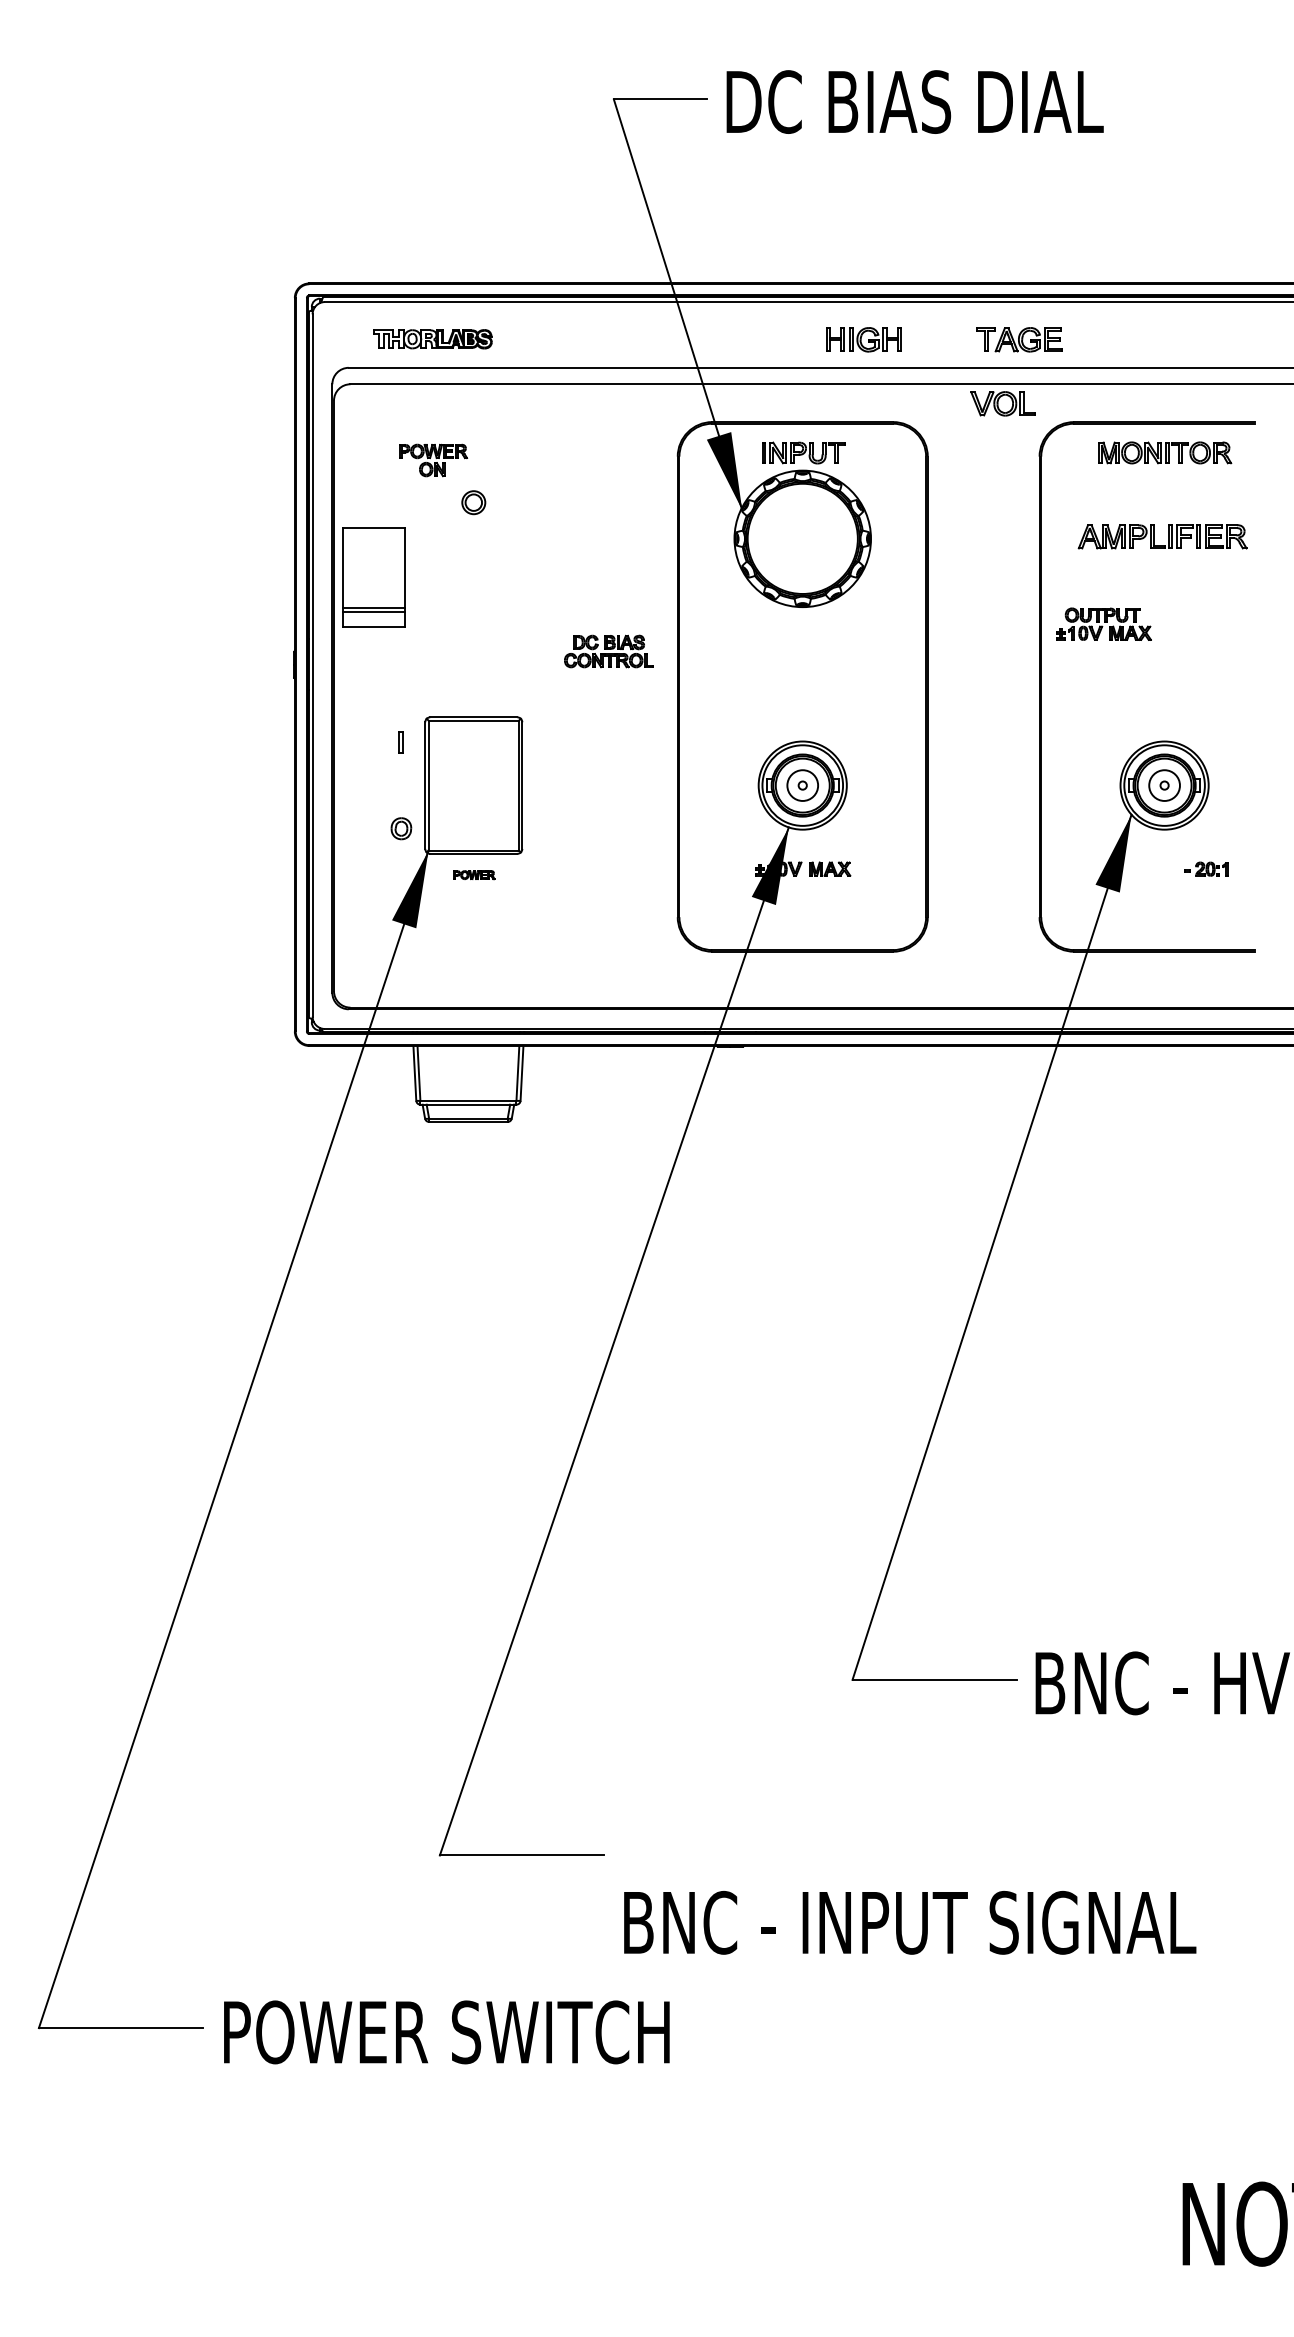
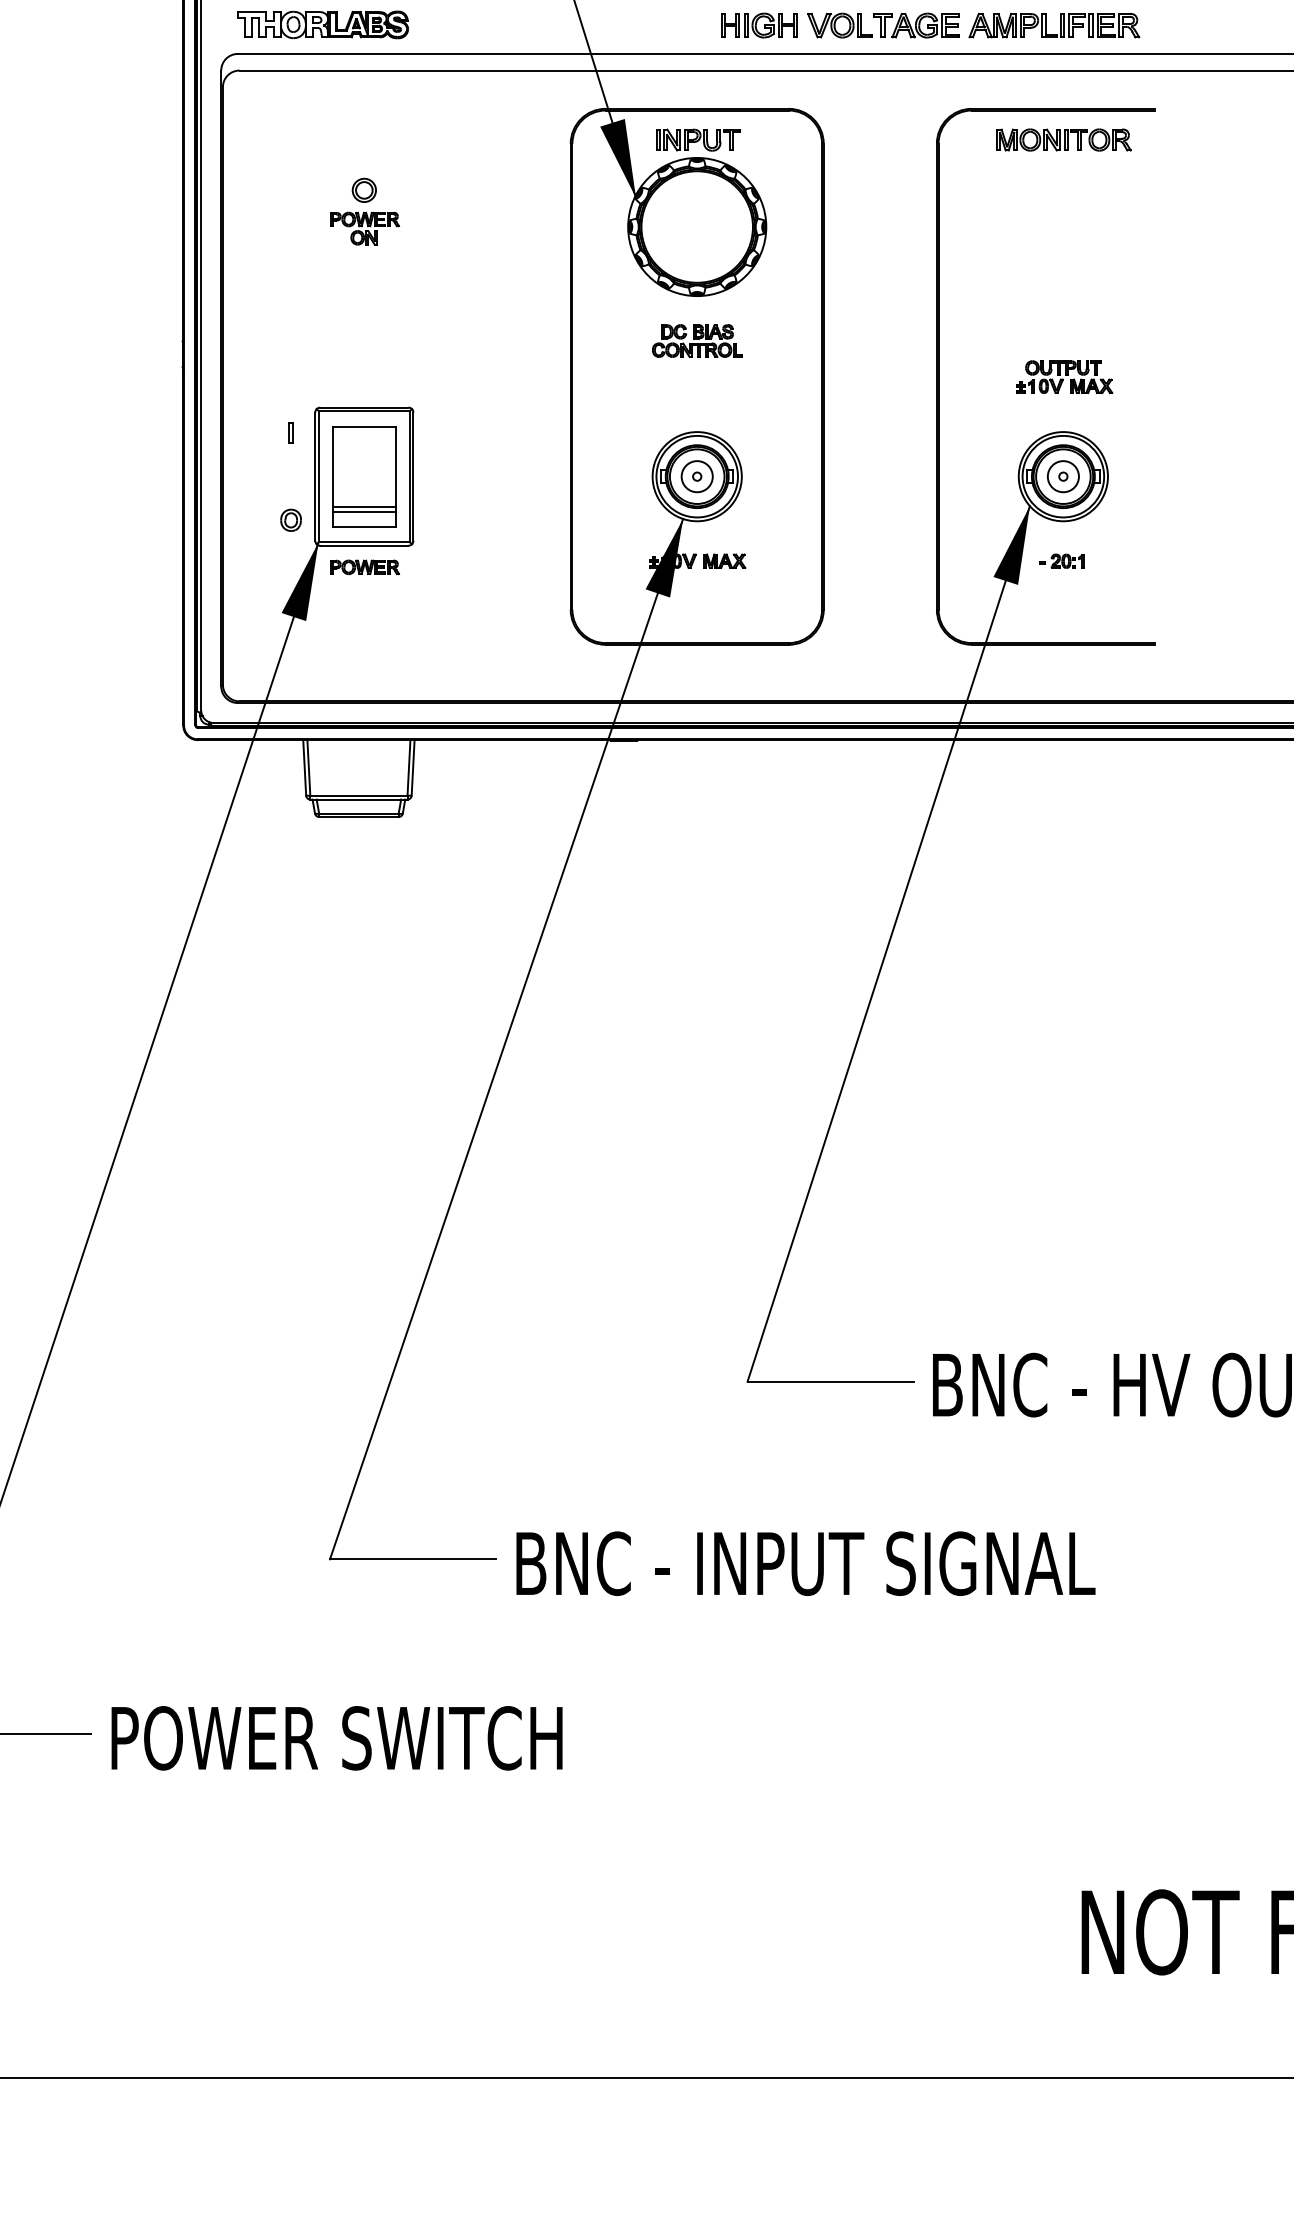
part: (432, 339) -> (322, 25), size x1.43
part: (1002, 403) -> (839, 25), moved
part: (433, 460) -> (365, 228), moved
part: (1162, 536) -> (1054, 25), moved
part: (373, 577) -> (364, 476), moved
part: (1103, 623) -> (1064, 376), moved
part: (608, 651) -> (696, 340), moved
part: (1206, 868) -> (1062, 560), moved
part: (474, 874) -> (365, 566), size x1.67
text: (910, 1922) -> (806, 1563), moved

